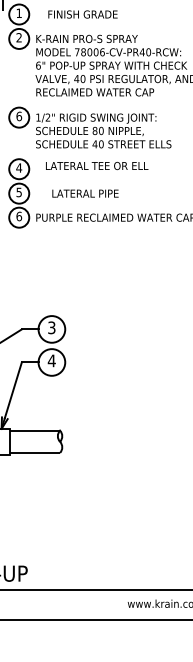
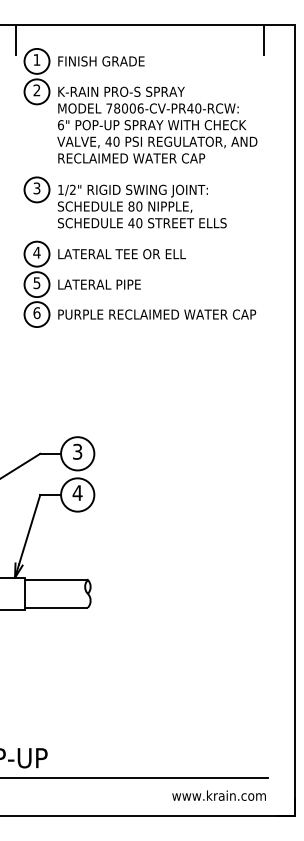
text: (83, 14) -> (101, 61), moved
text: (18, 116) -> (36, 188), 6 -> 3
text: (96, 166) -> (121, 254), moved
text: (85, 193) -> (99, 284), moved

